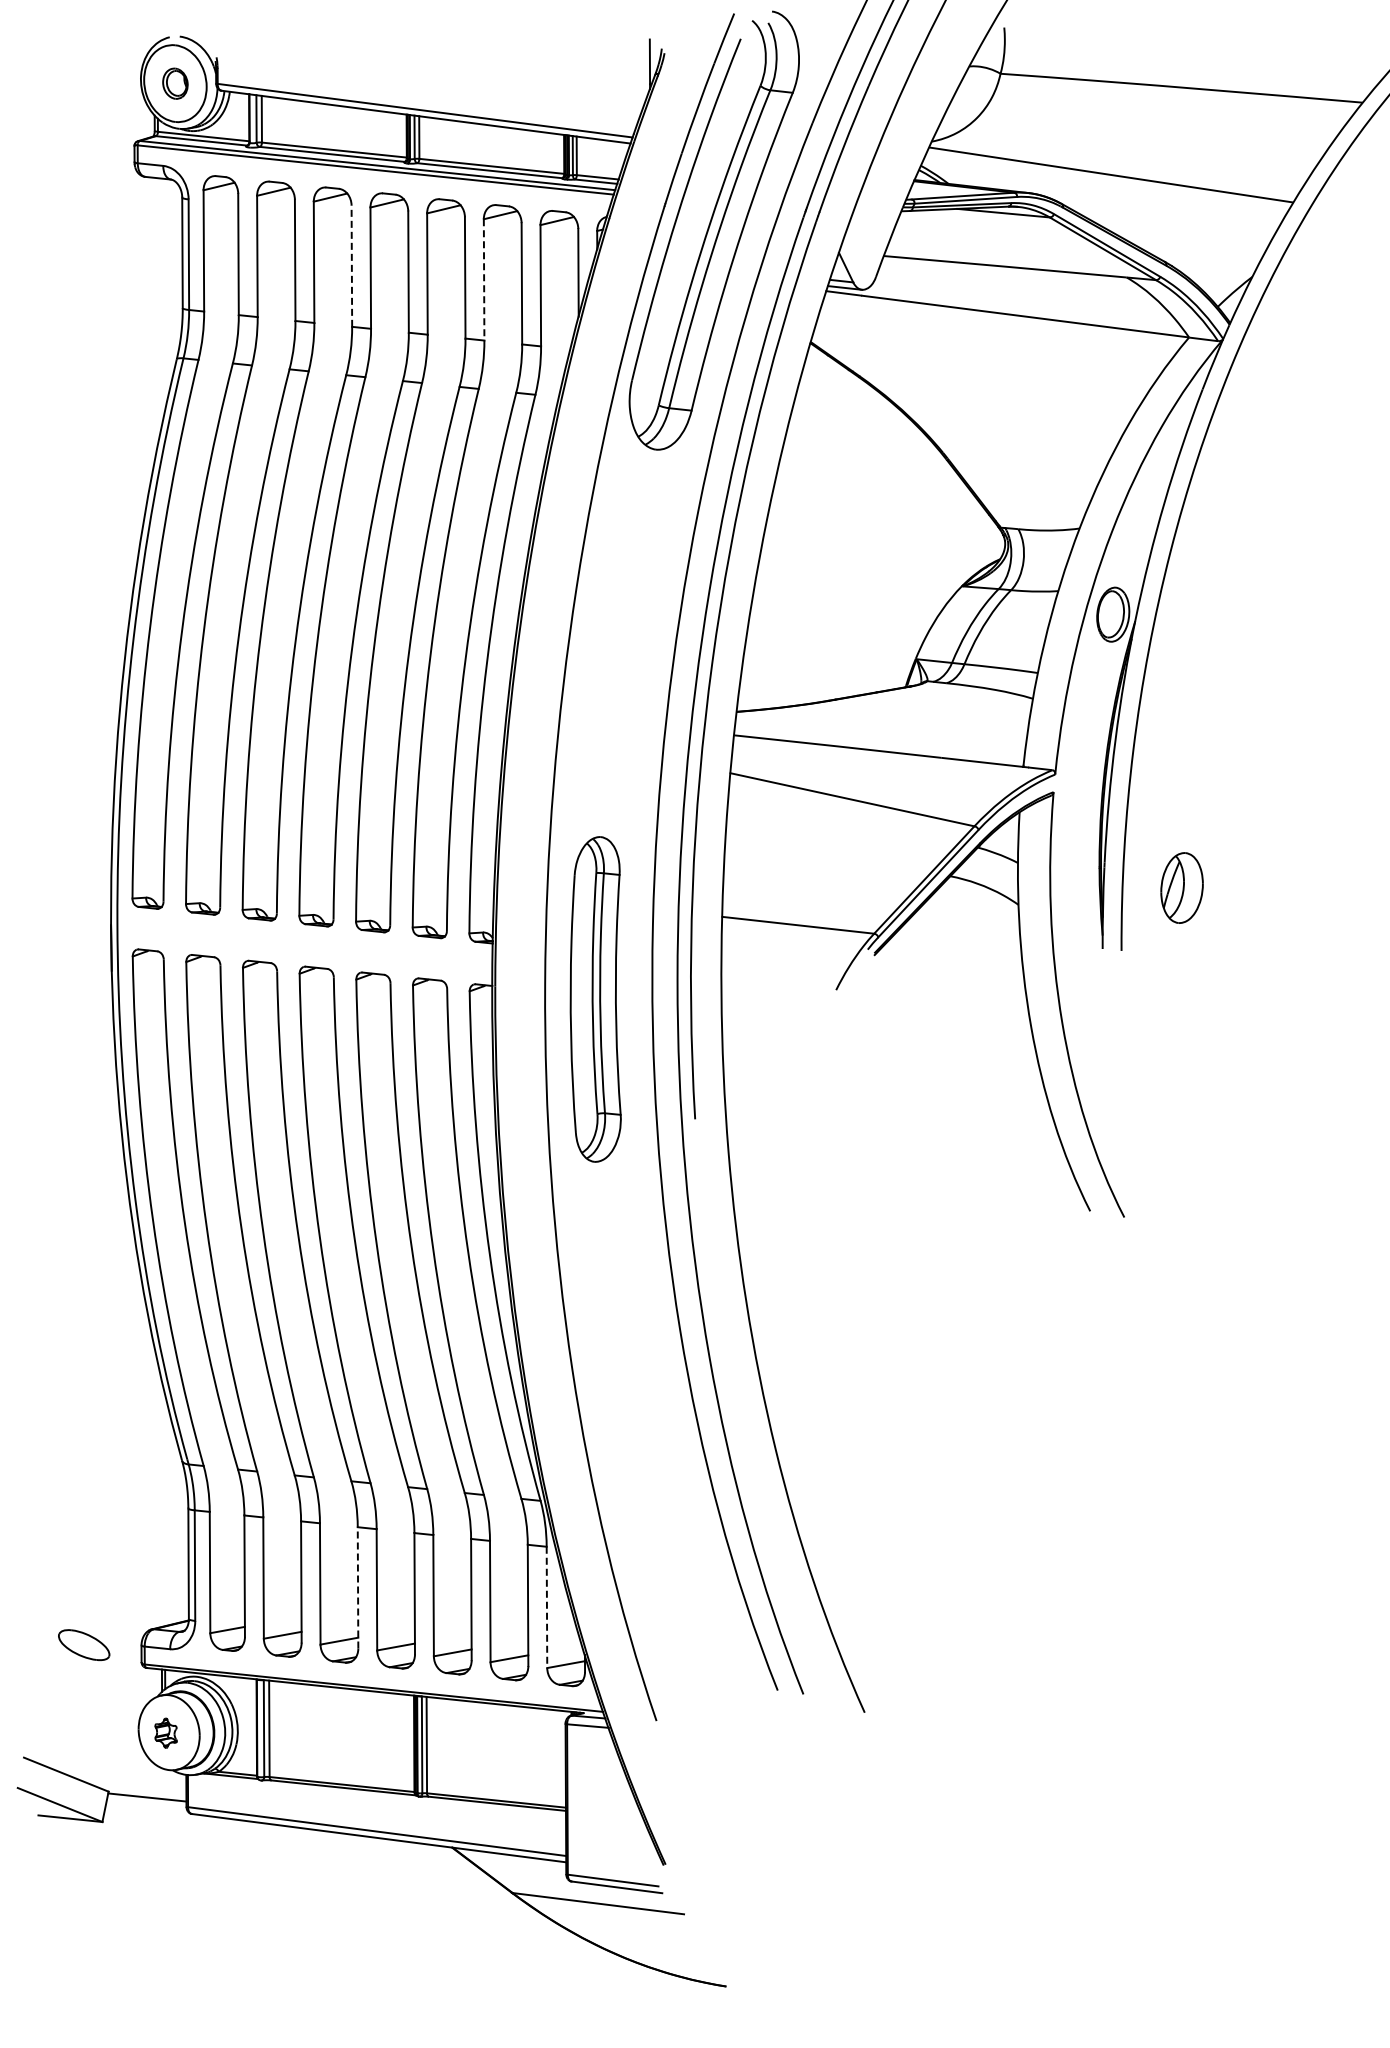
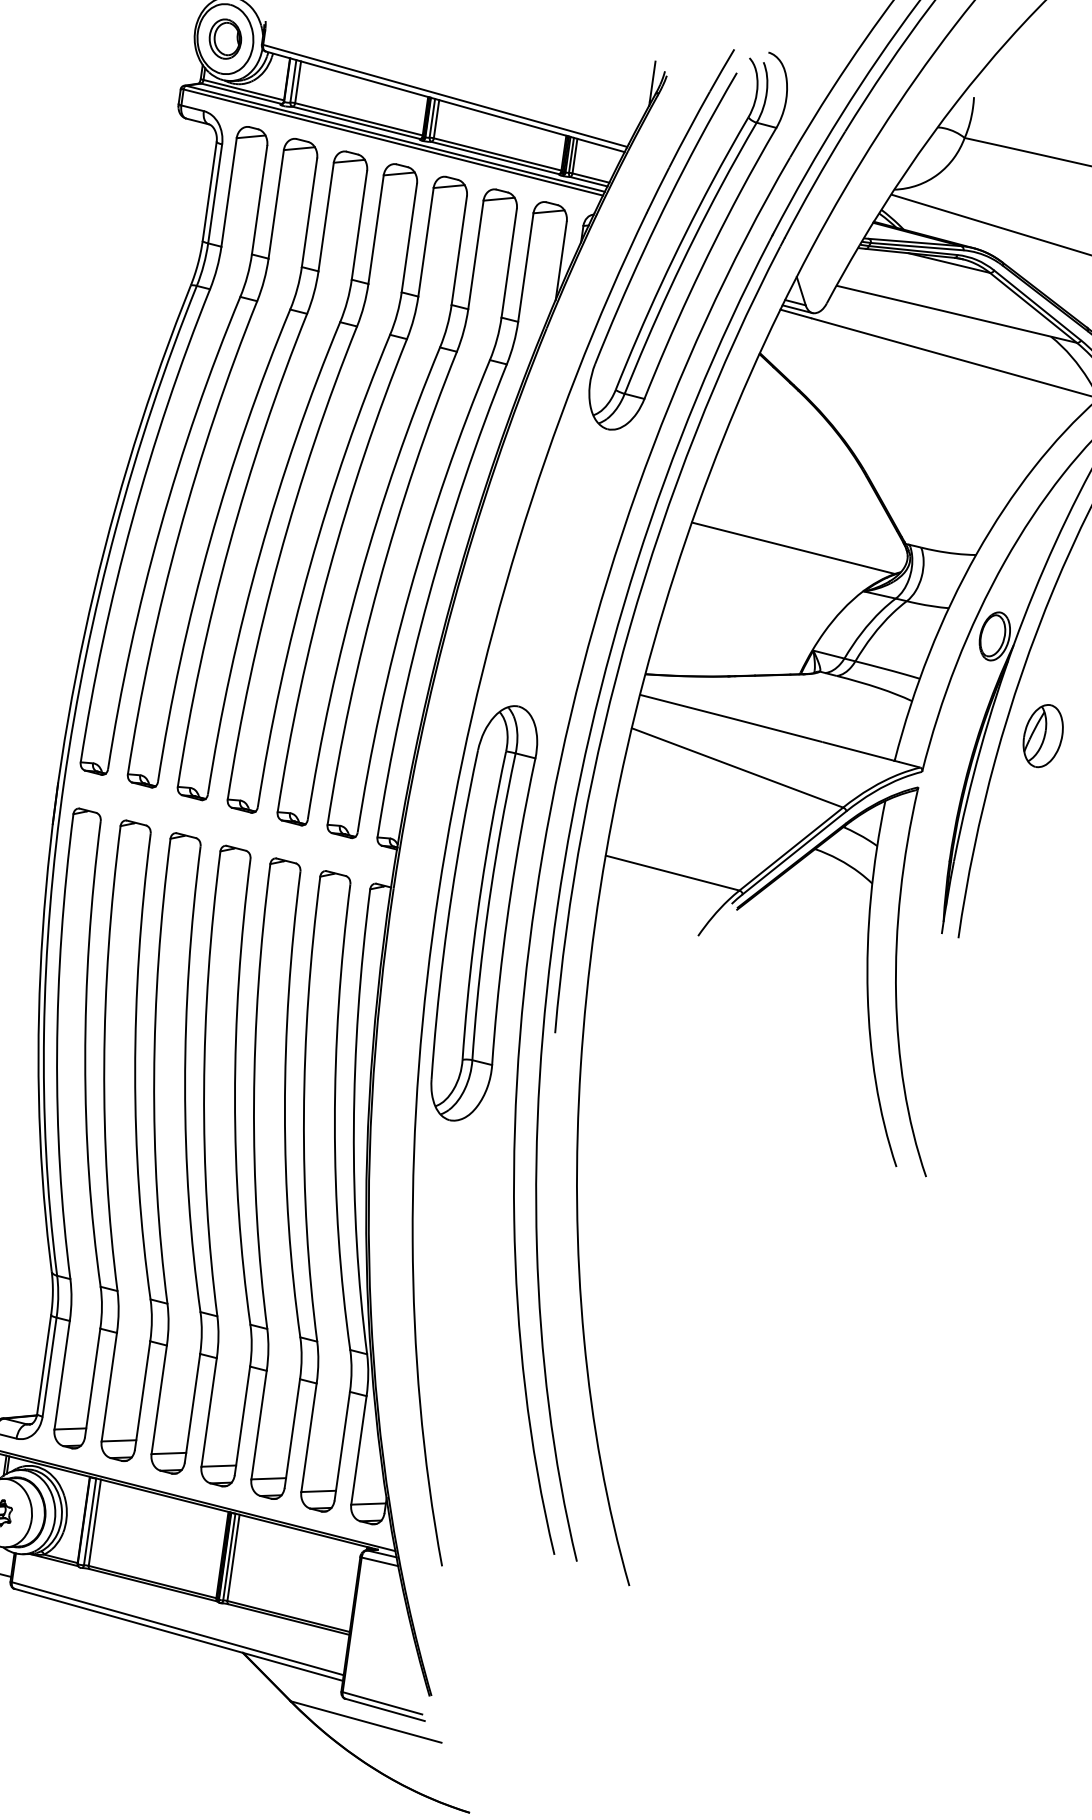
part: (175, 83) -> (225, 39), size x1.43
line: (351, 266) -> (359, 225), dashed -> solid
line: (484, 279) -> (476, 254), dashed -> solid
line: (878, 550) -> (793, 548), added
part: (1181, 887) -> (1042, 735), moved
part: (595, 999) -> (481, 913), size x1.43
line: (358, 1587) -> (192, 1407), dashed -> solid
line: (546, 1607) -> (358, 1450), dashed -> solid

